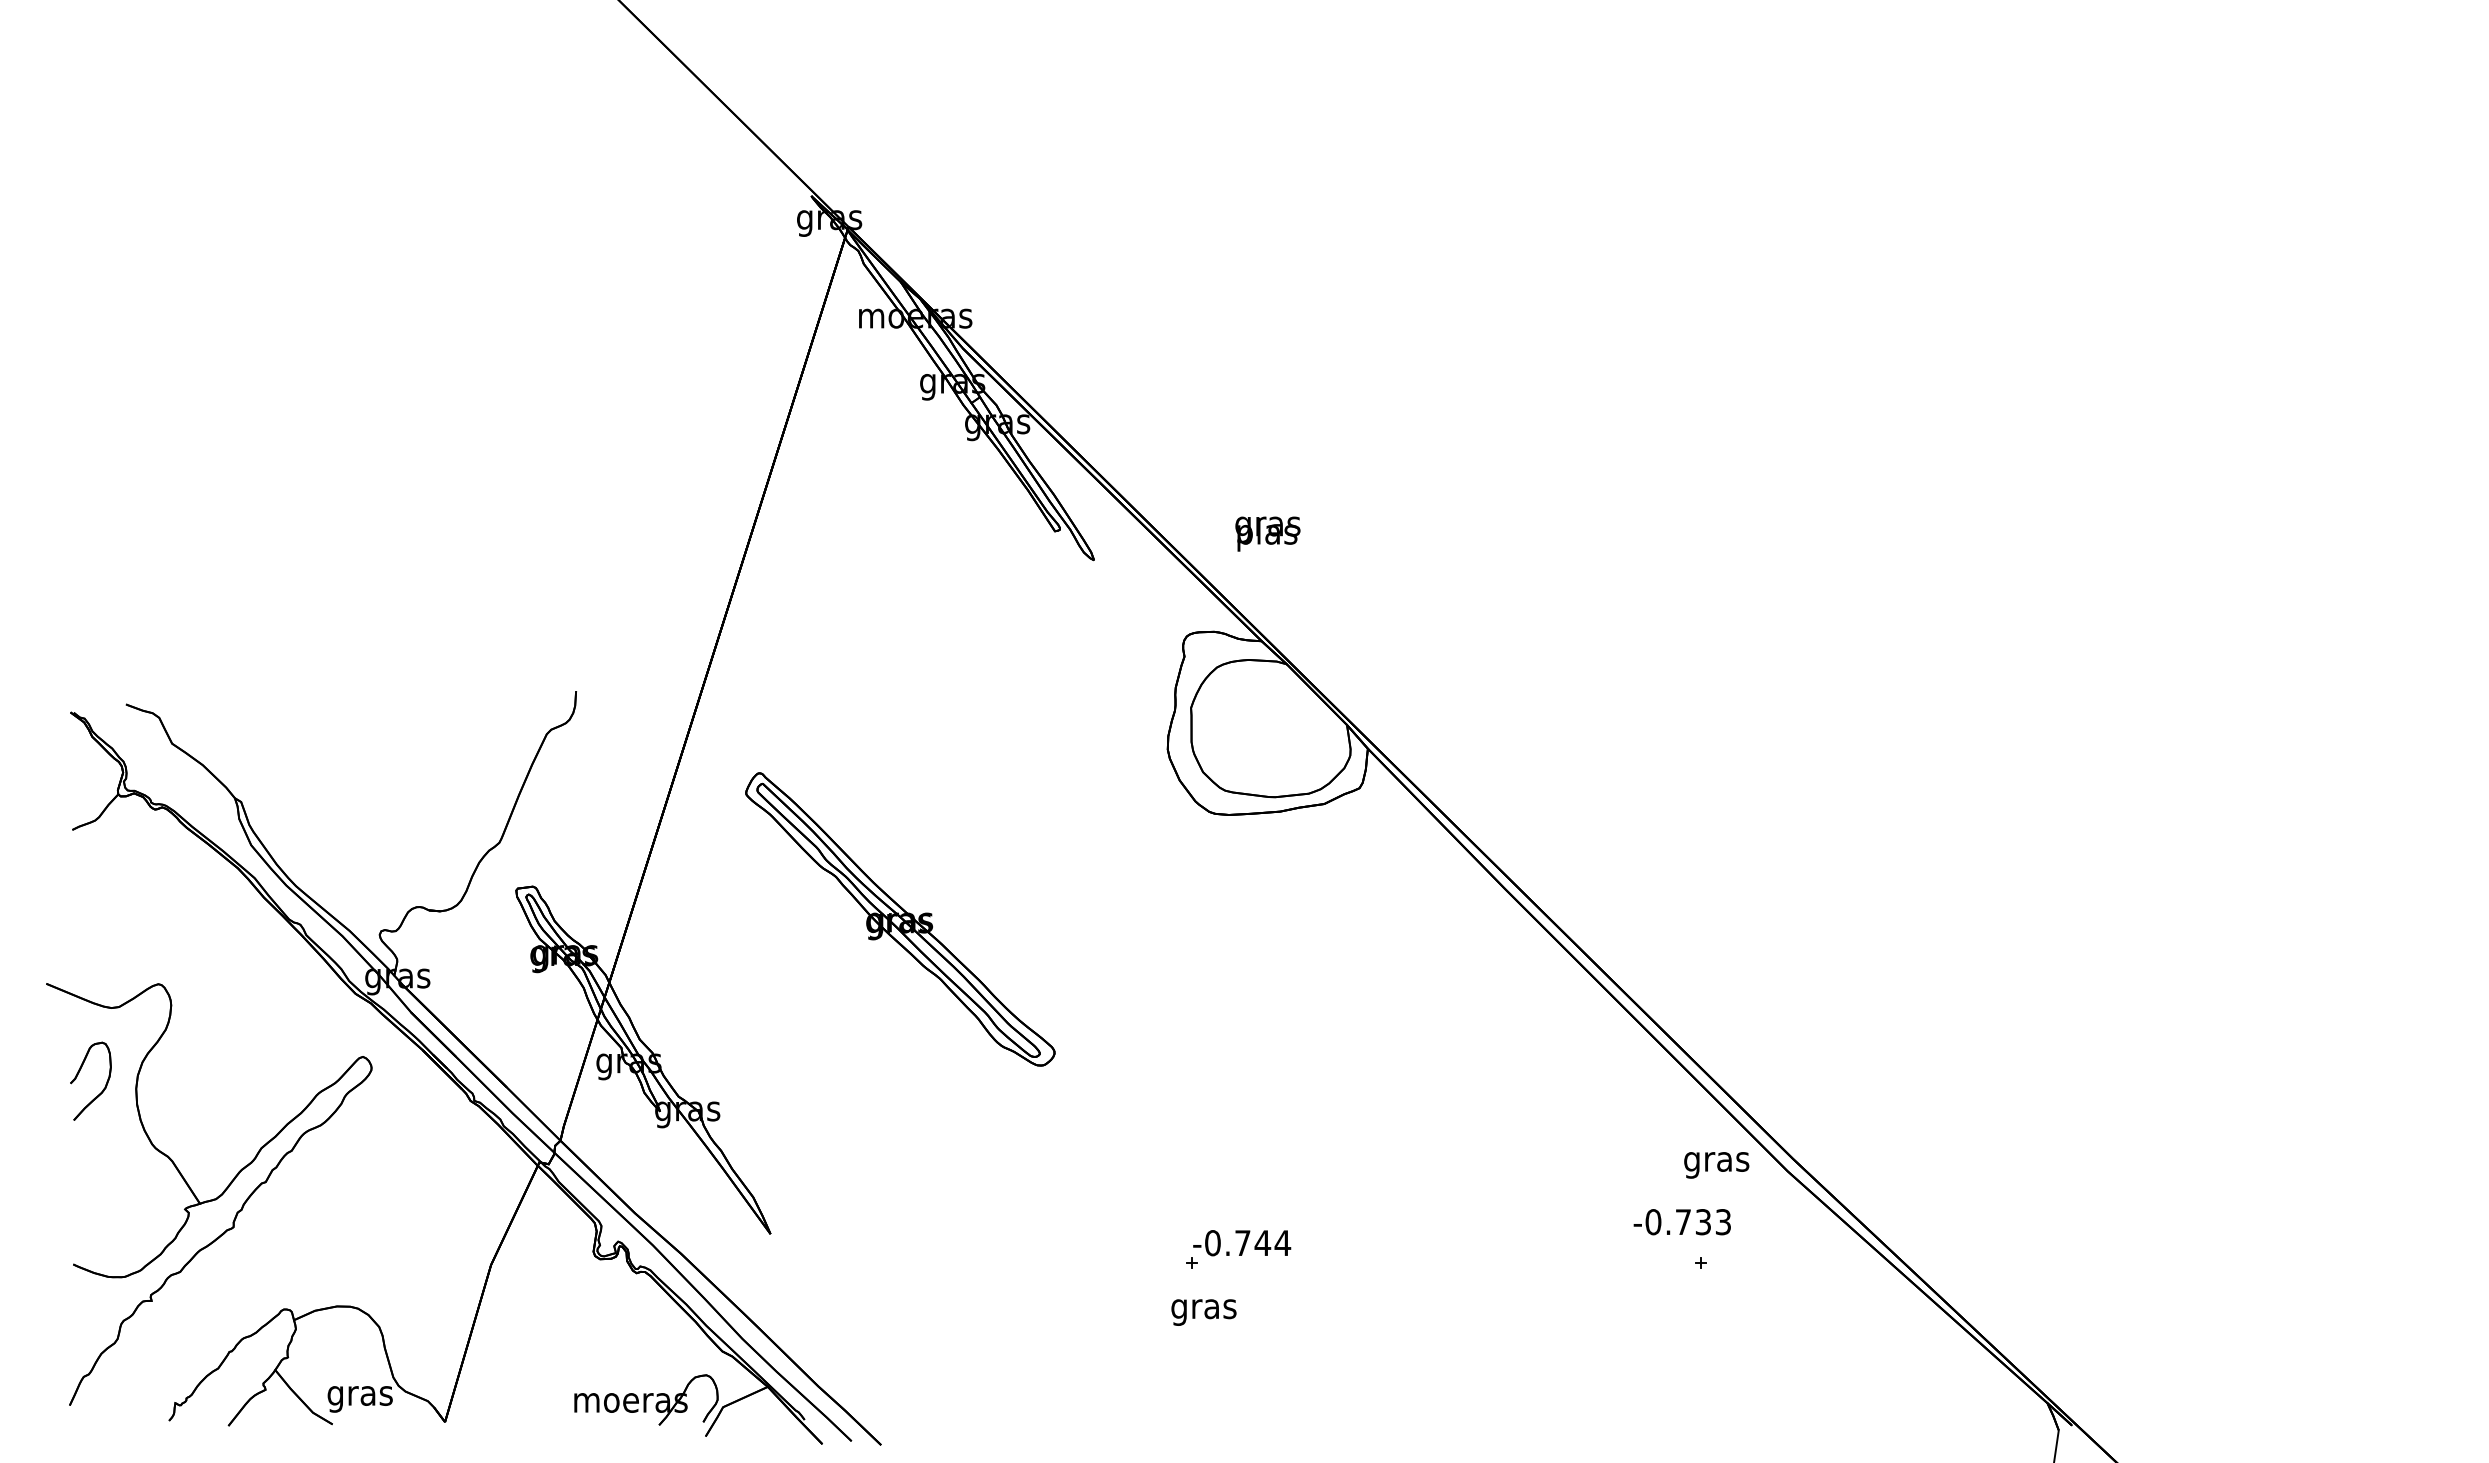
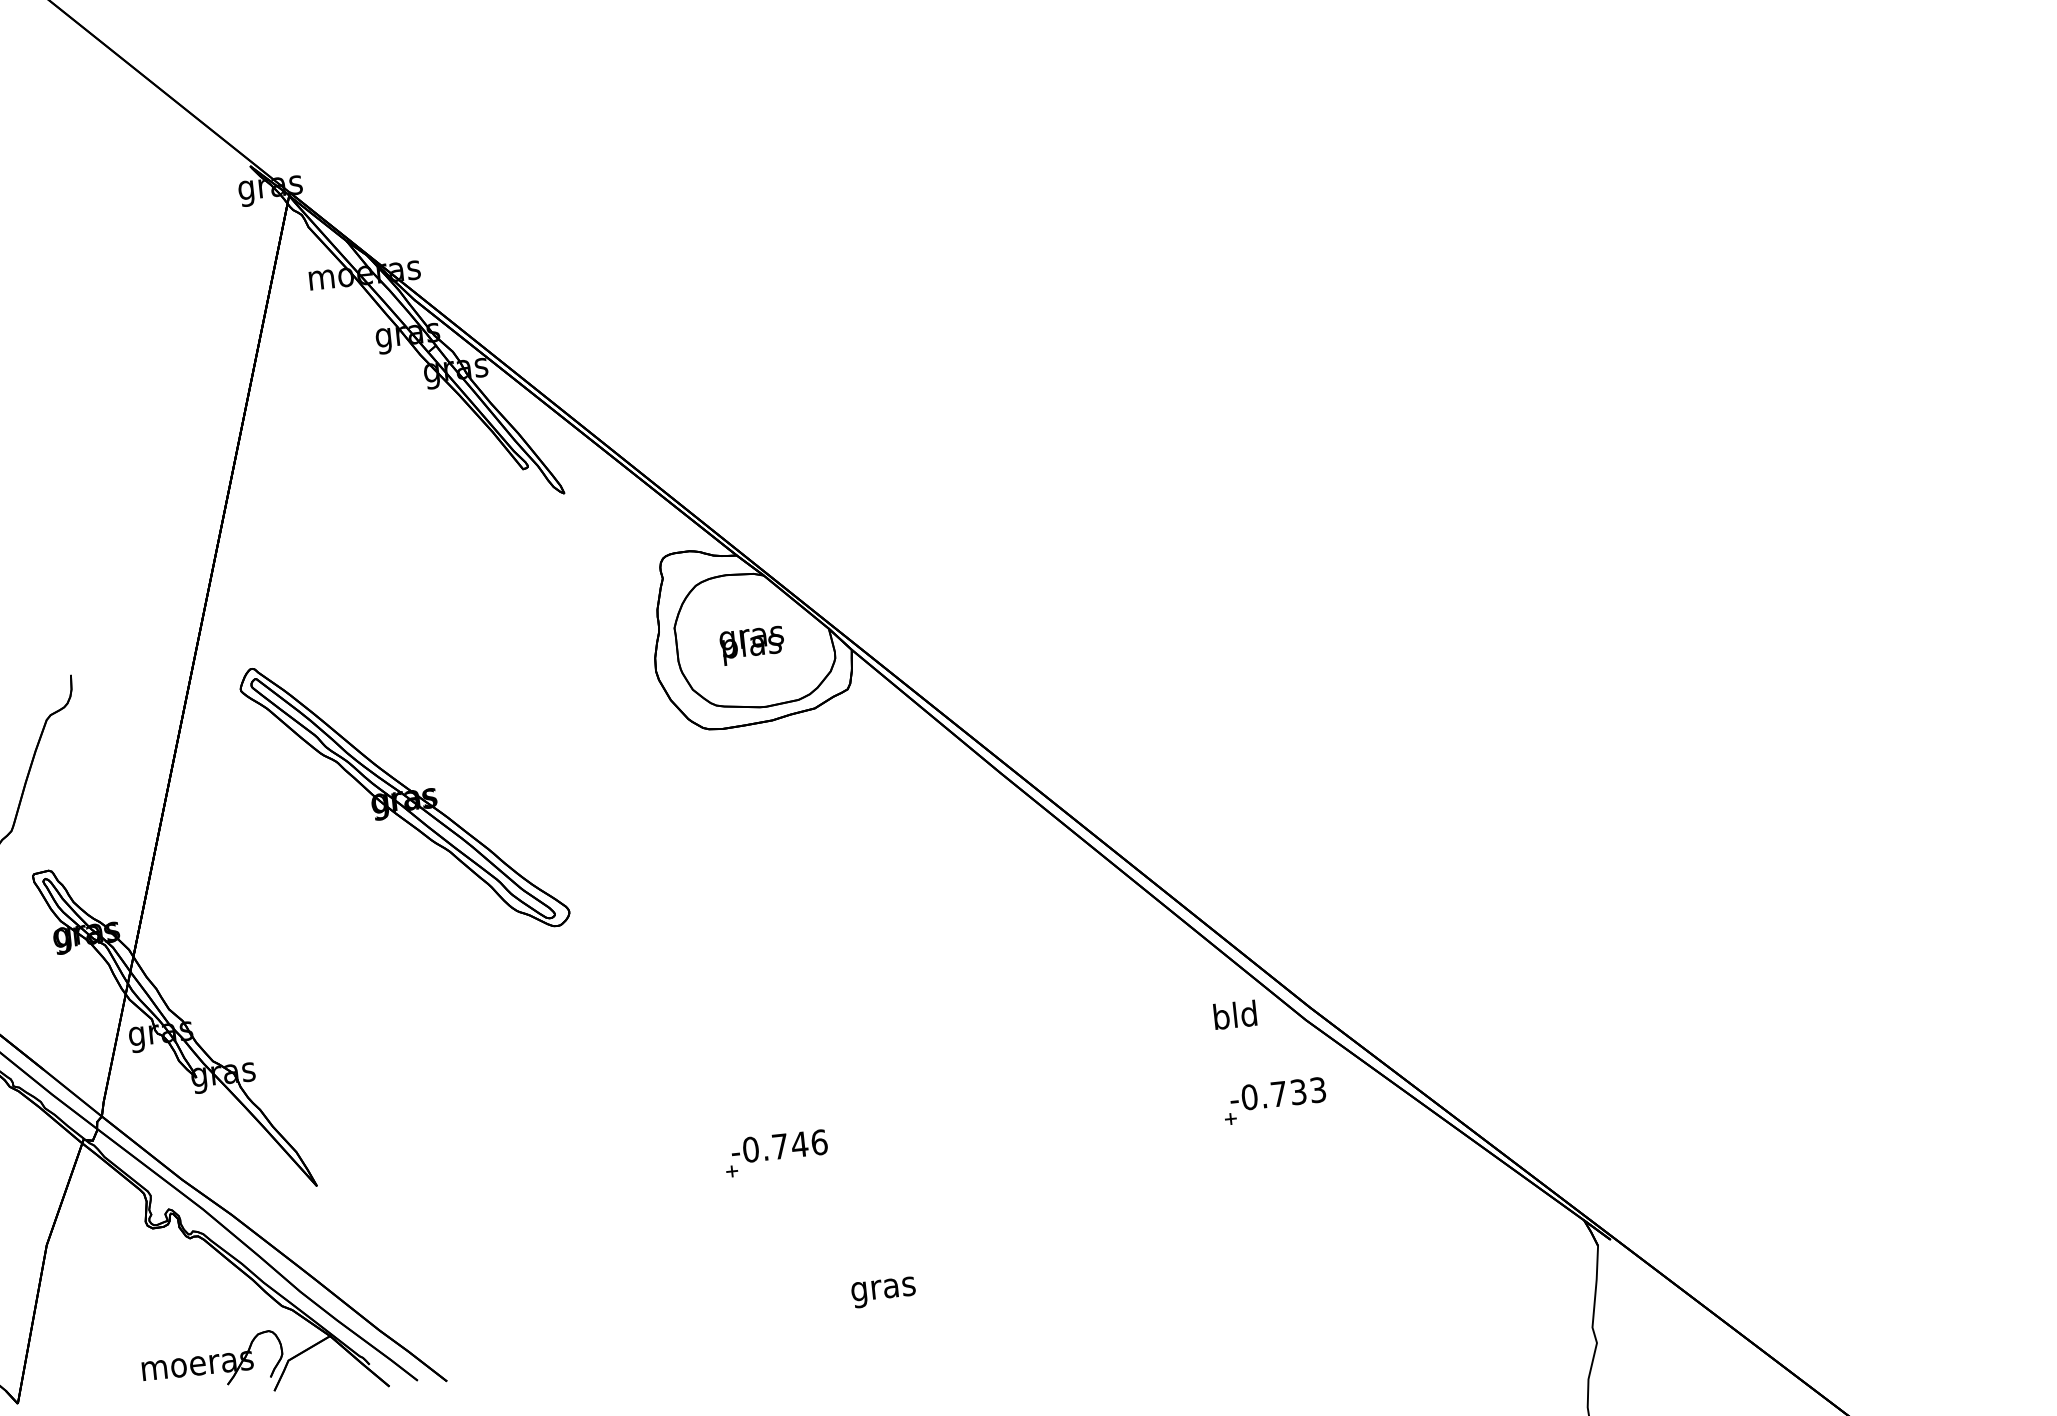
text: (1267, 533) -> (751, 645), moved
part: (900, 919) -> (404, 797), moved
text: (1716, 1161) -> (1235, 1017), gras -> bld
text: (1681, 1222) -> (1277, 1094), moved
text: (1282, 1243) -> (819, 1142), -0.744 -> -0.746
text: (1203, 1312) -> (883, 1292), moved

